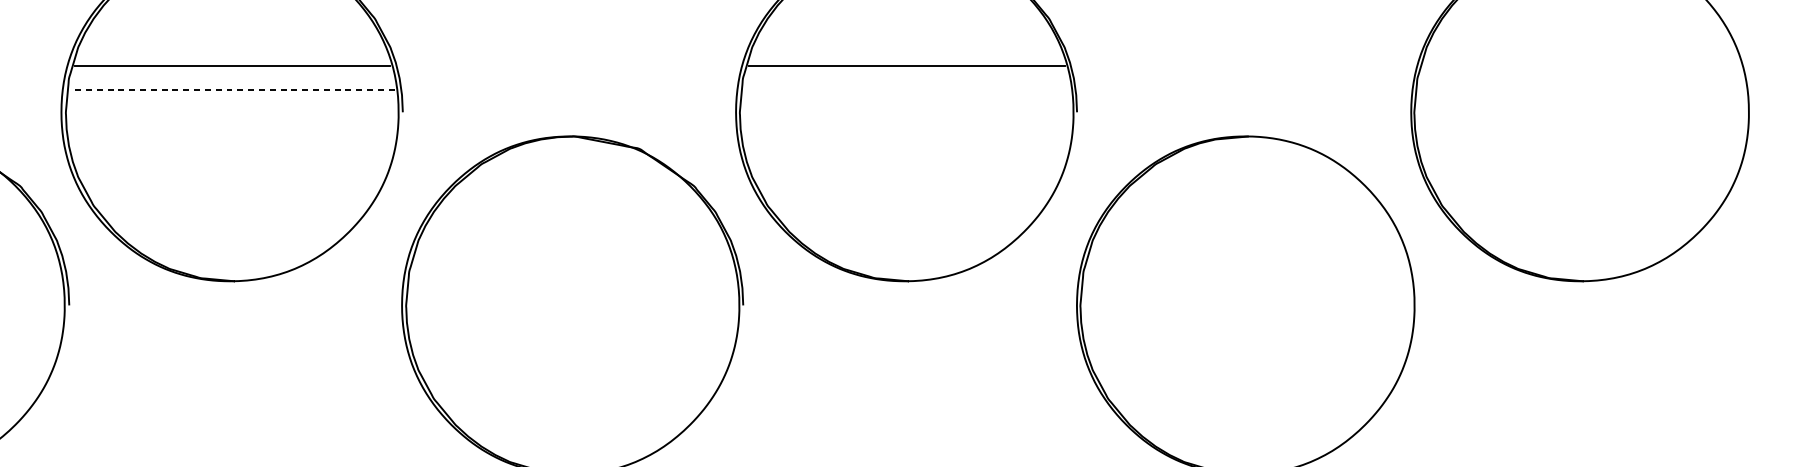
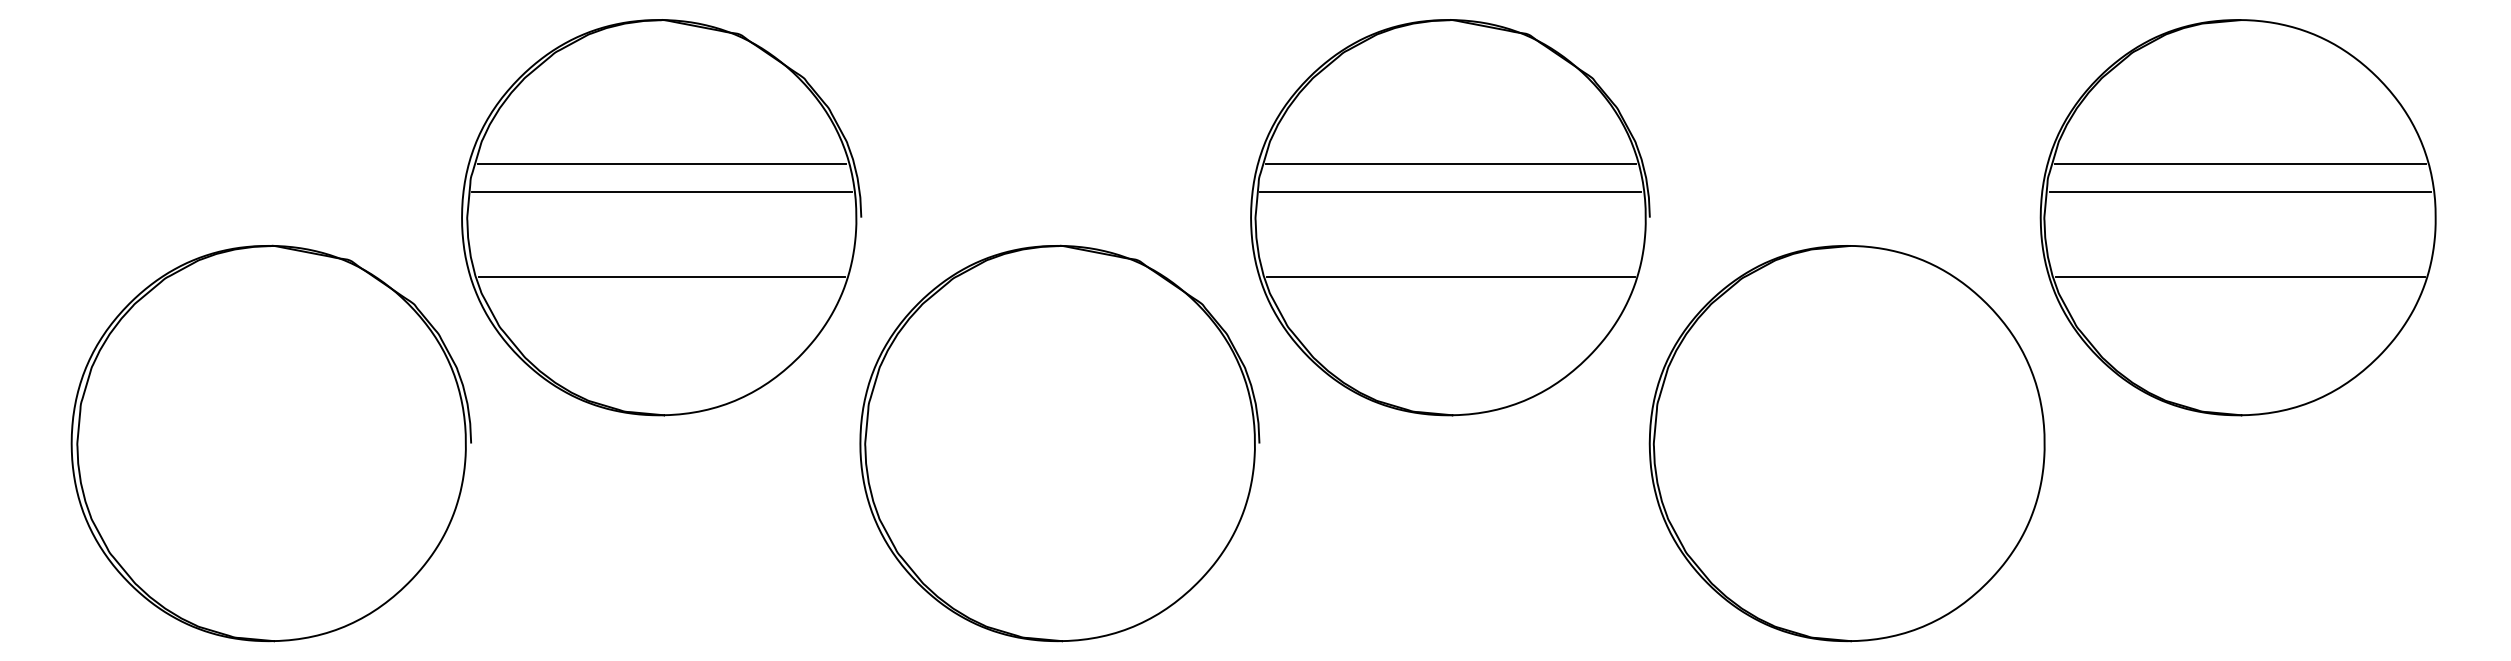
line: (1581, 65) -> (2239, 163), added
line: (232, 90) -> (662, 192), dashed -> solid
line: (906, 90) -> (1450, 192), added
line: (1582, 90) -> (2240, 192), added
line: (231, 162) -> (661, 276), added
line: (906, 162) -> (1450, 276), added
line: (1581, 162) -> (2239, 276), added

